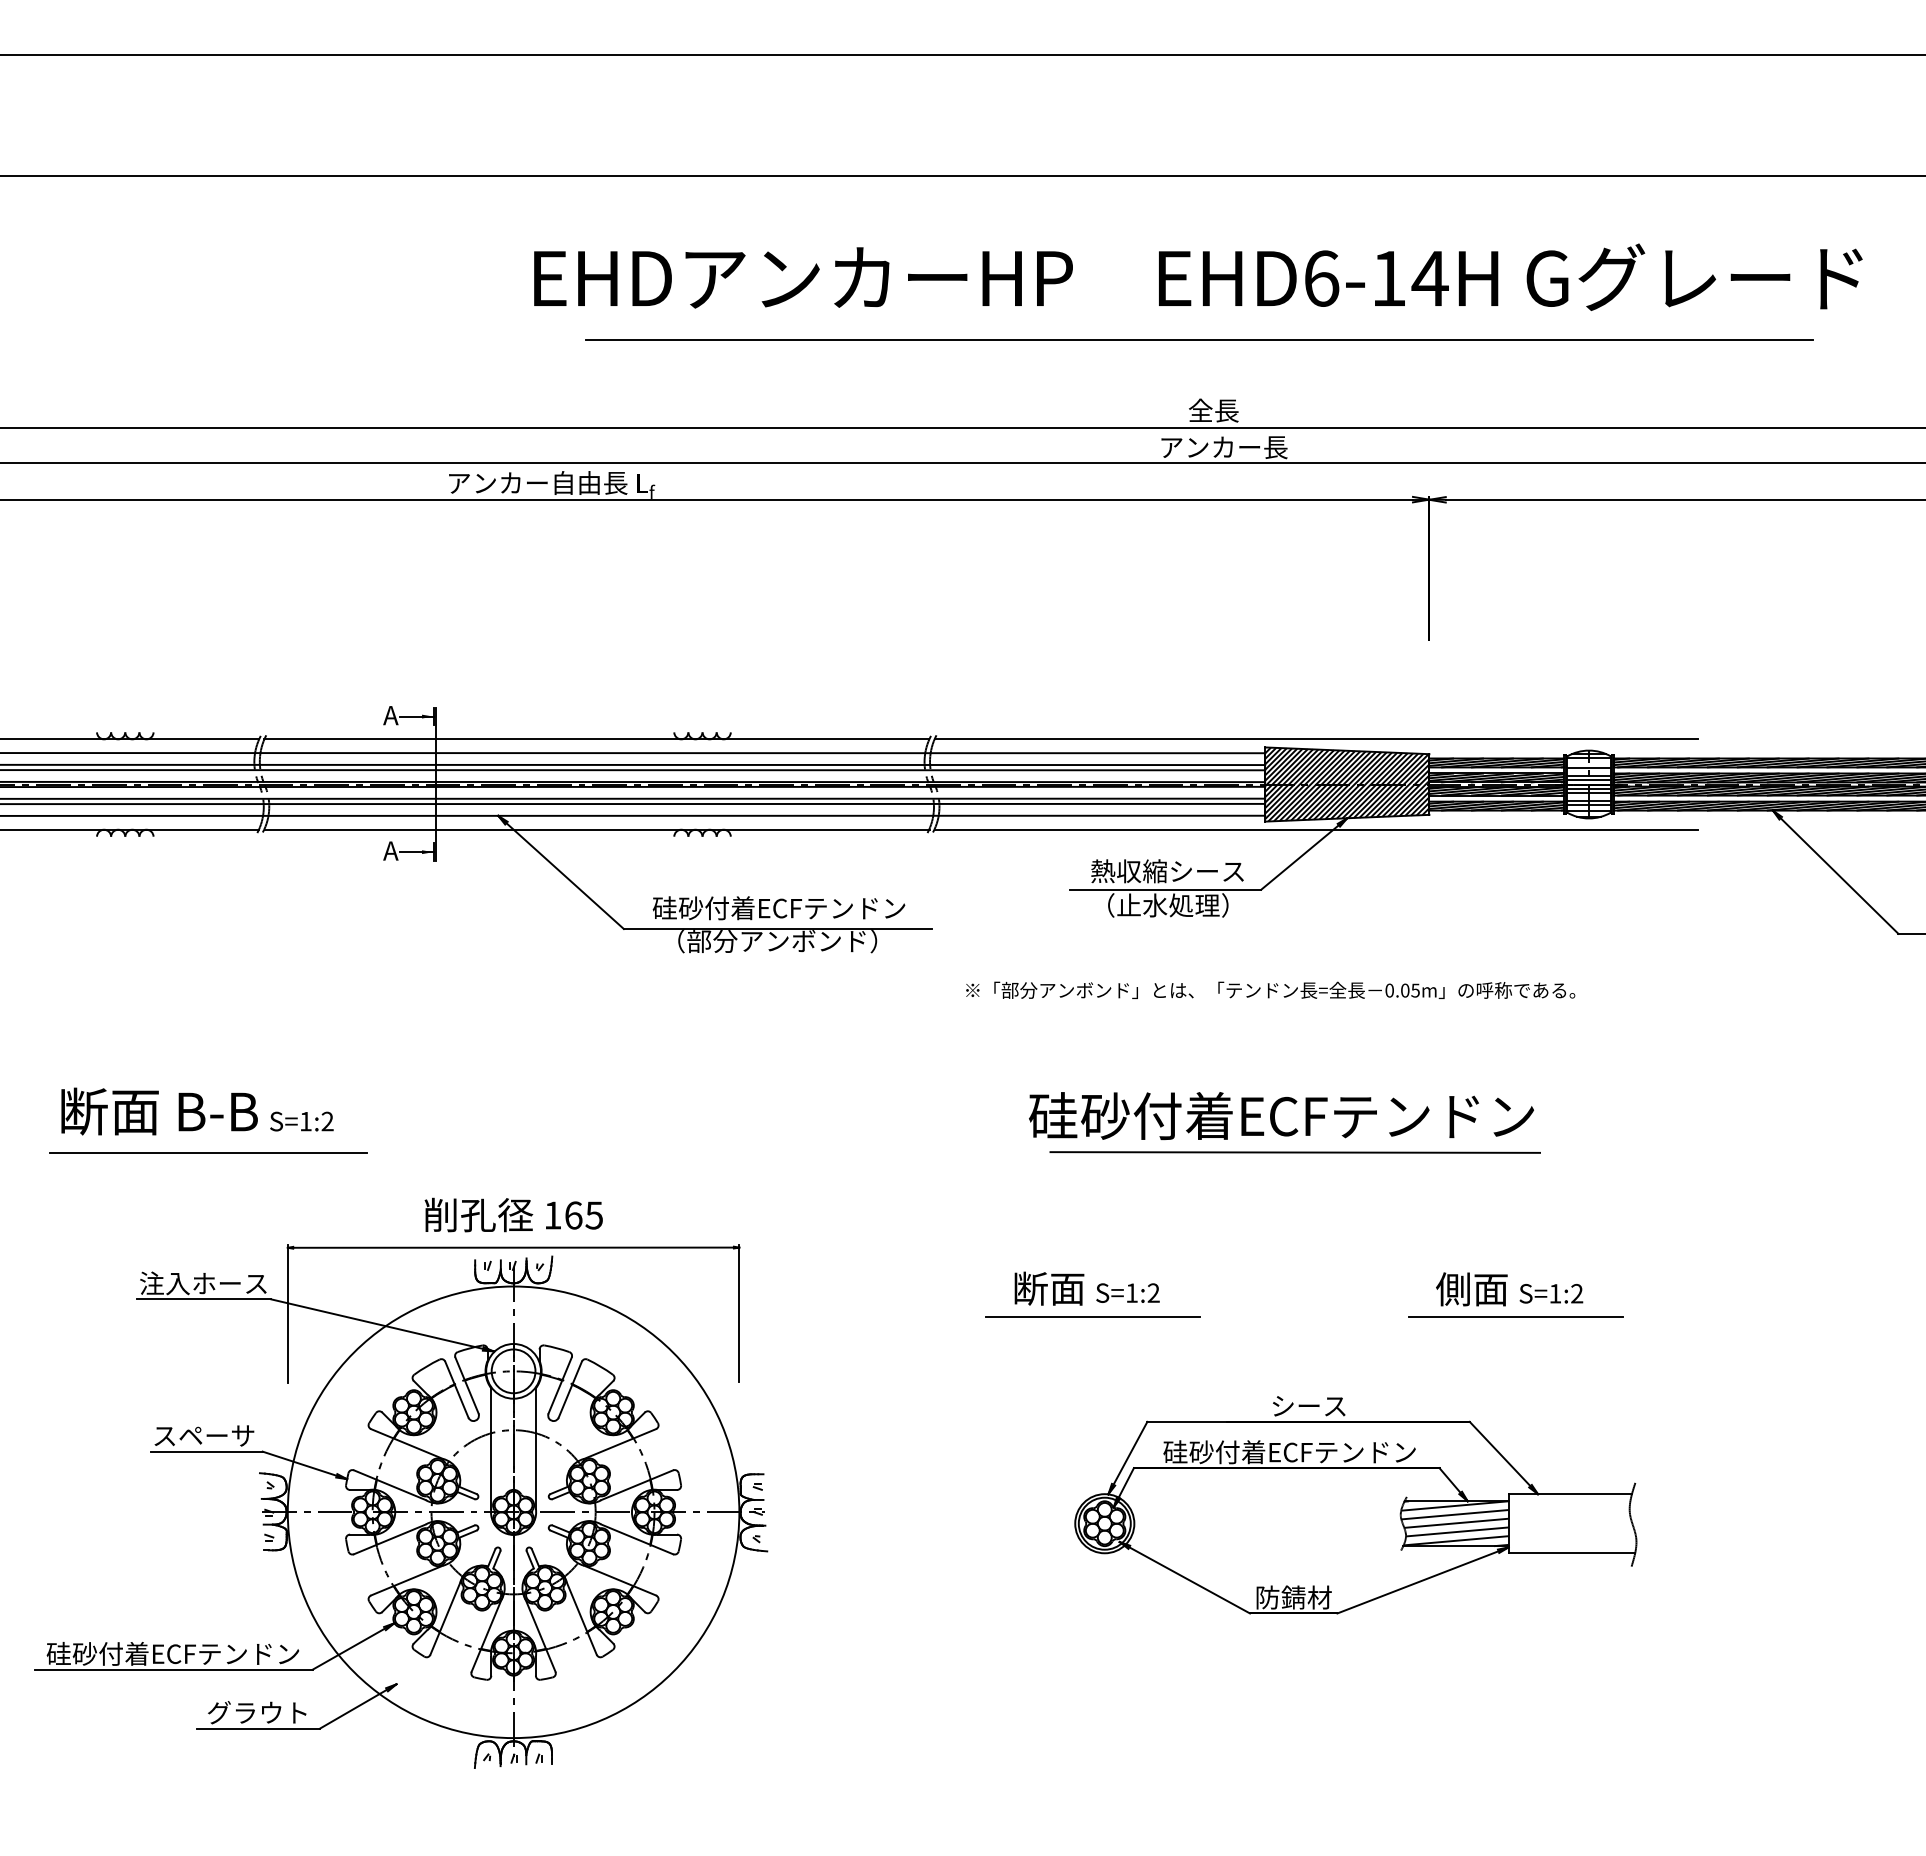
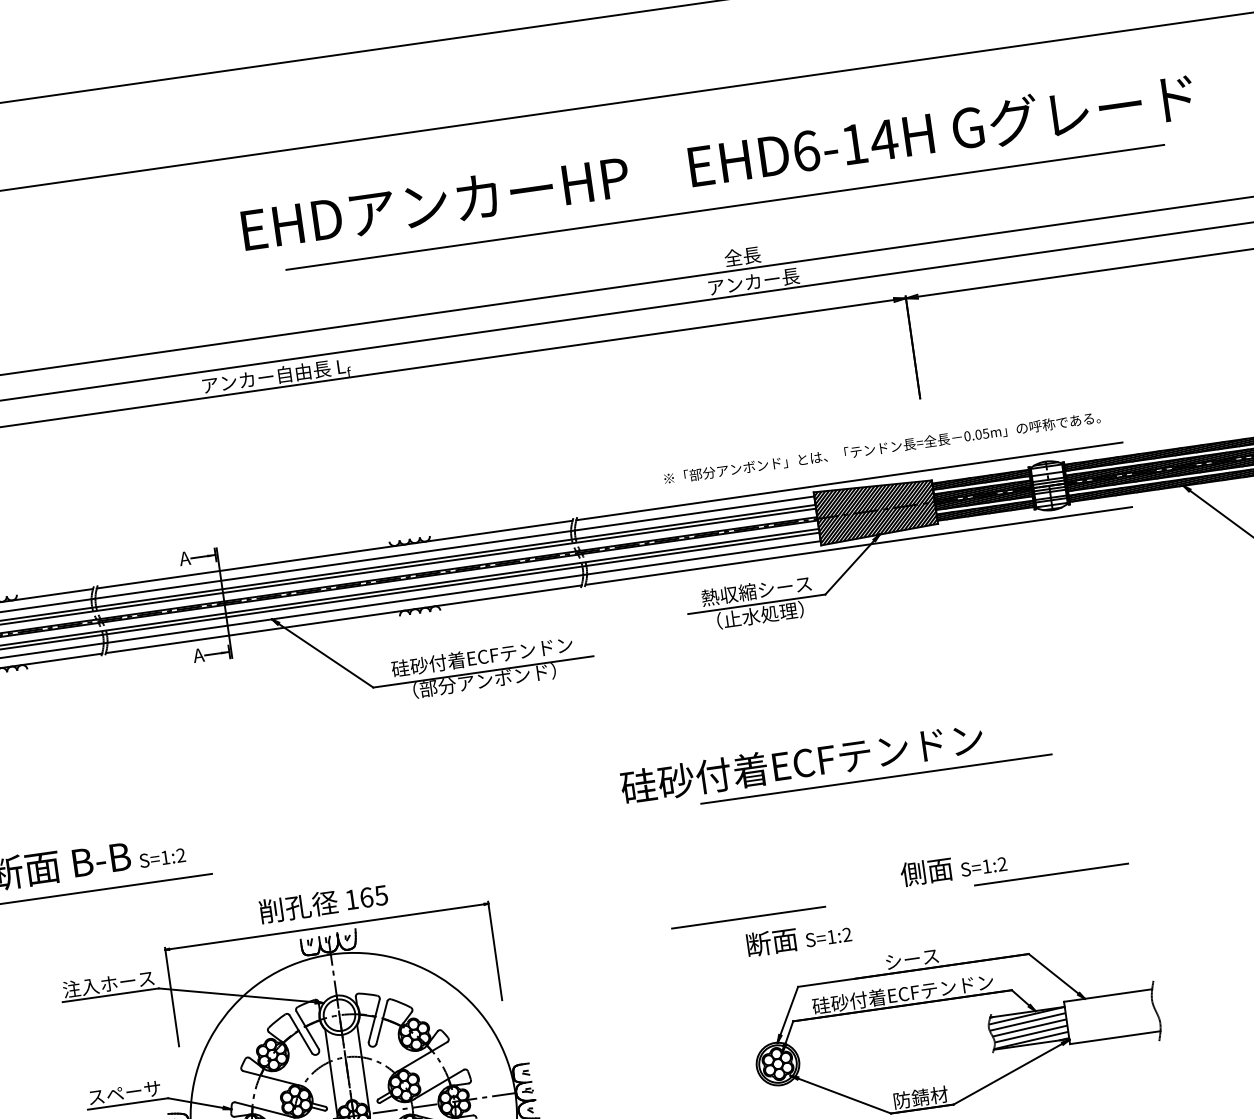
text: (1270, 989) -> (882, 447), moved
text: (1281, 1116) -> (802, 763), moved
text: (1086, 1288) -> (798, 938), moved
text: (1509, 1289) -> (953, 868), moved

